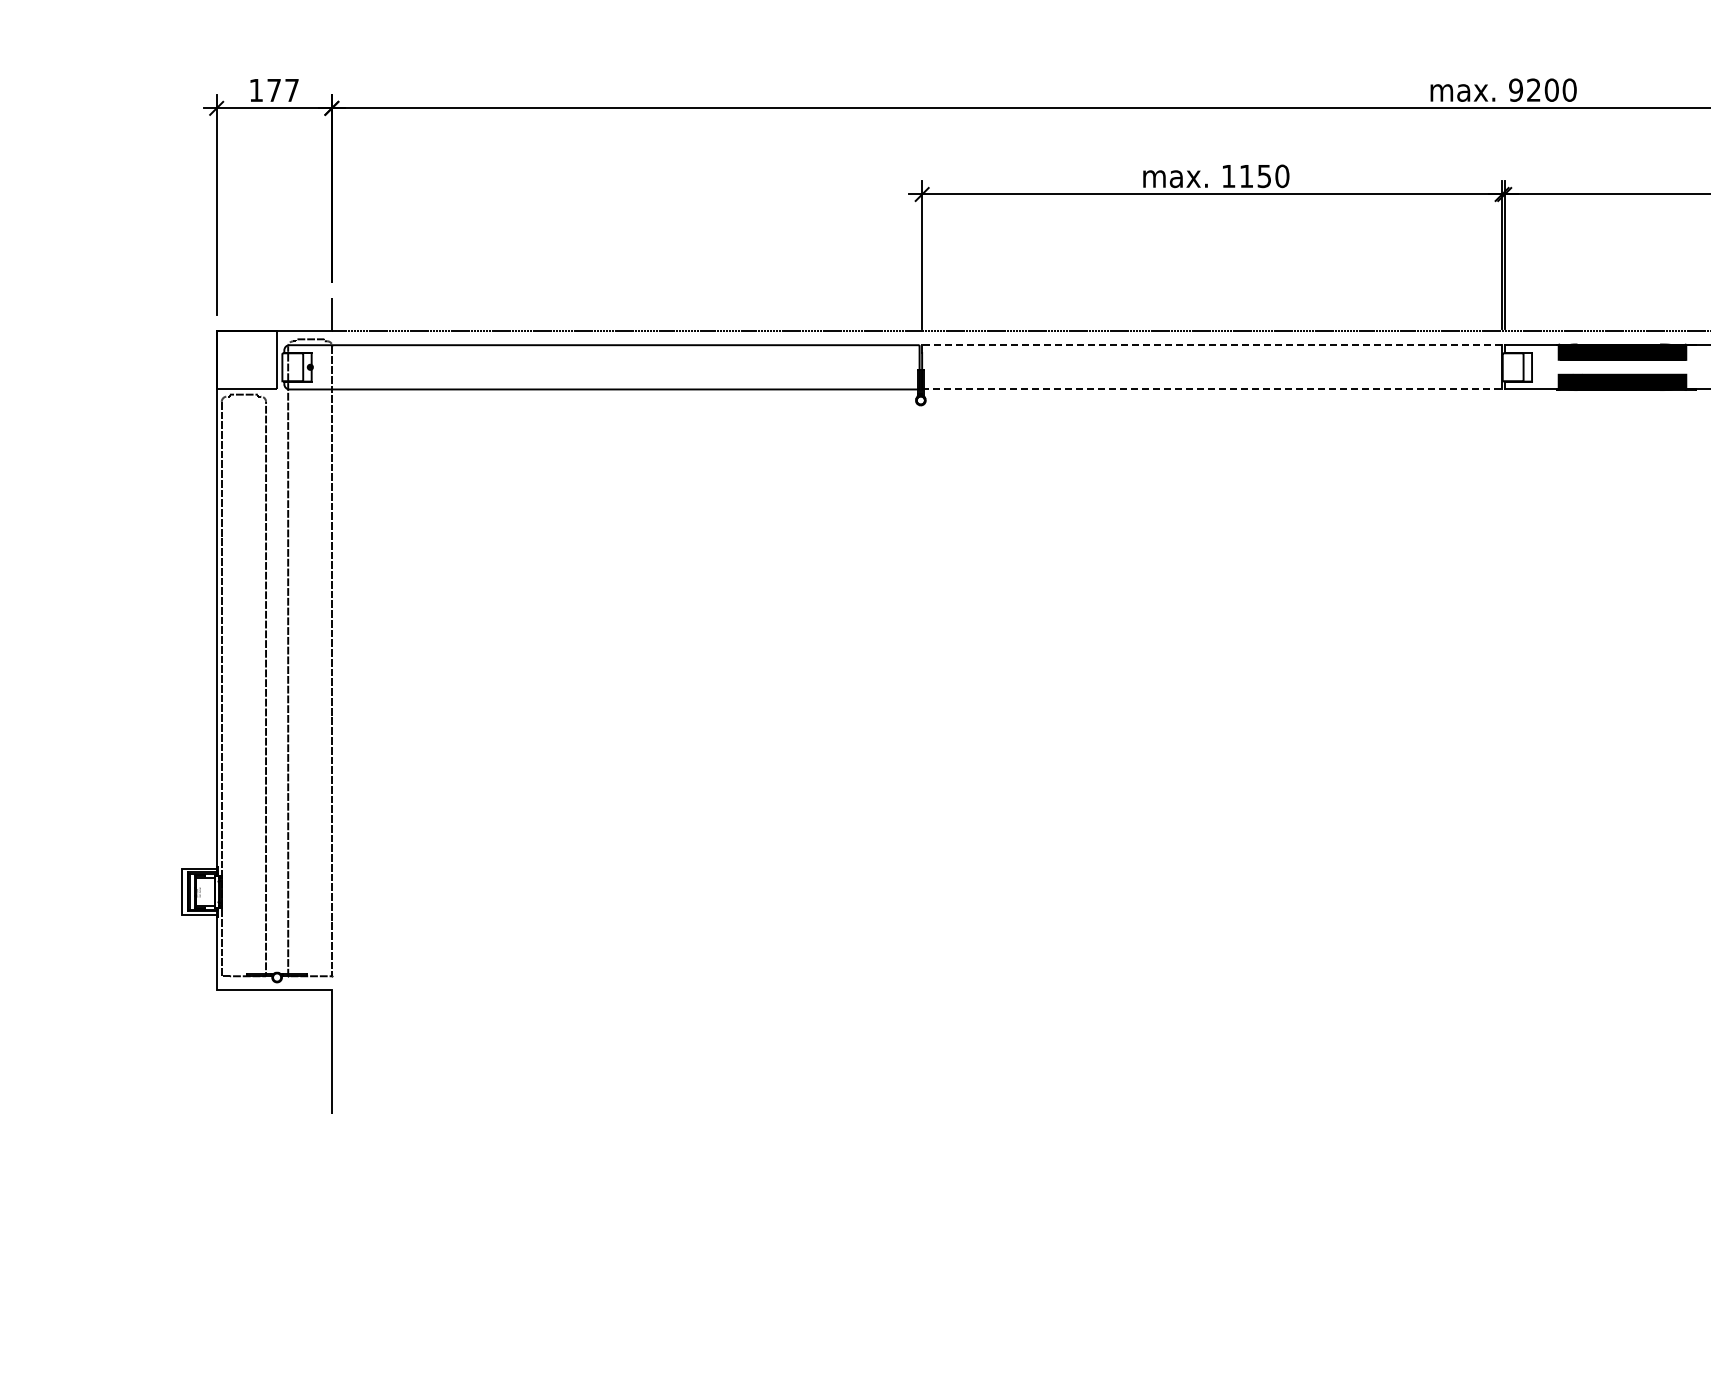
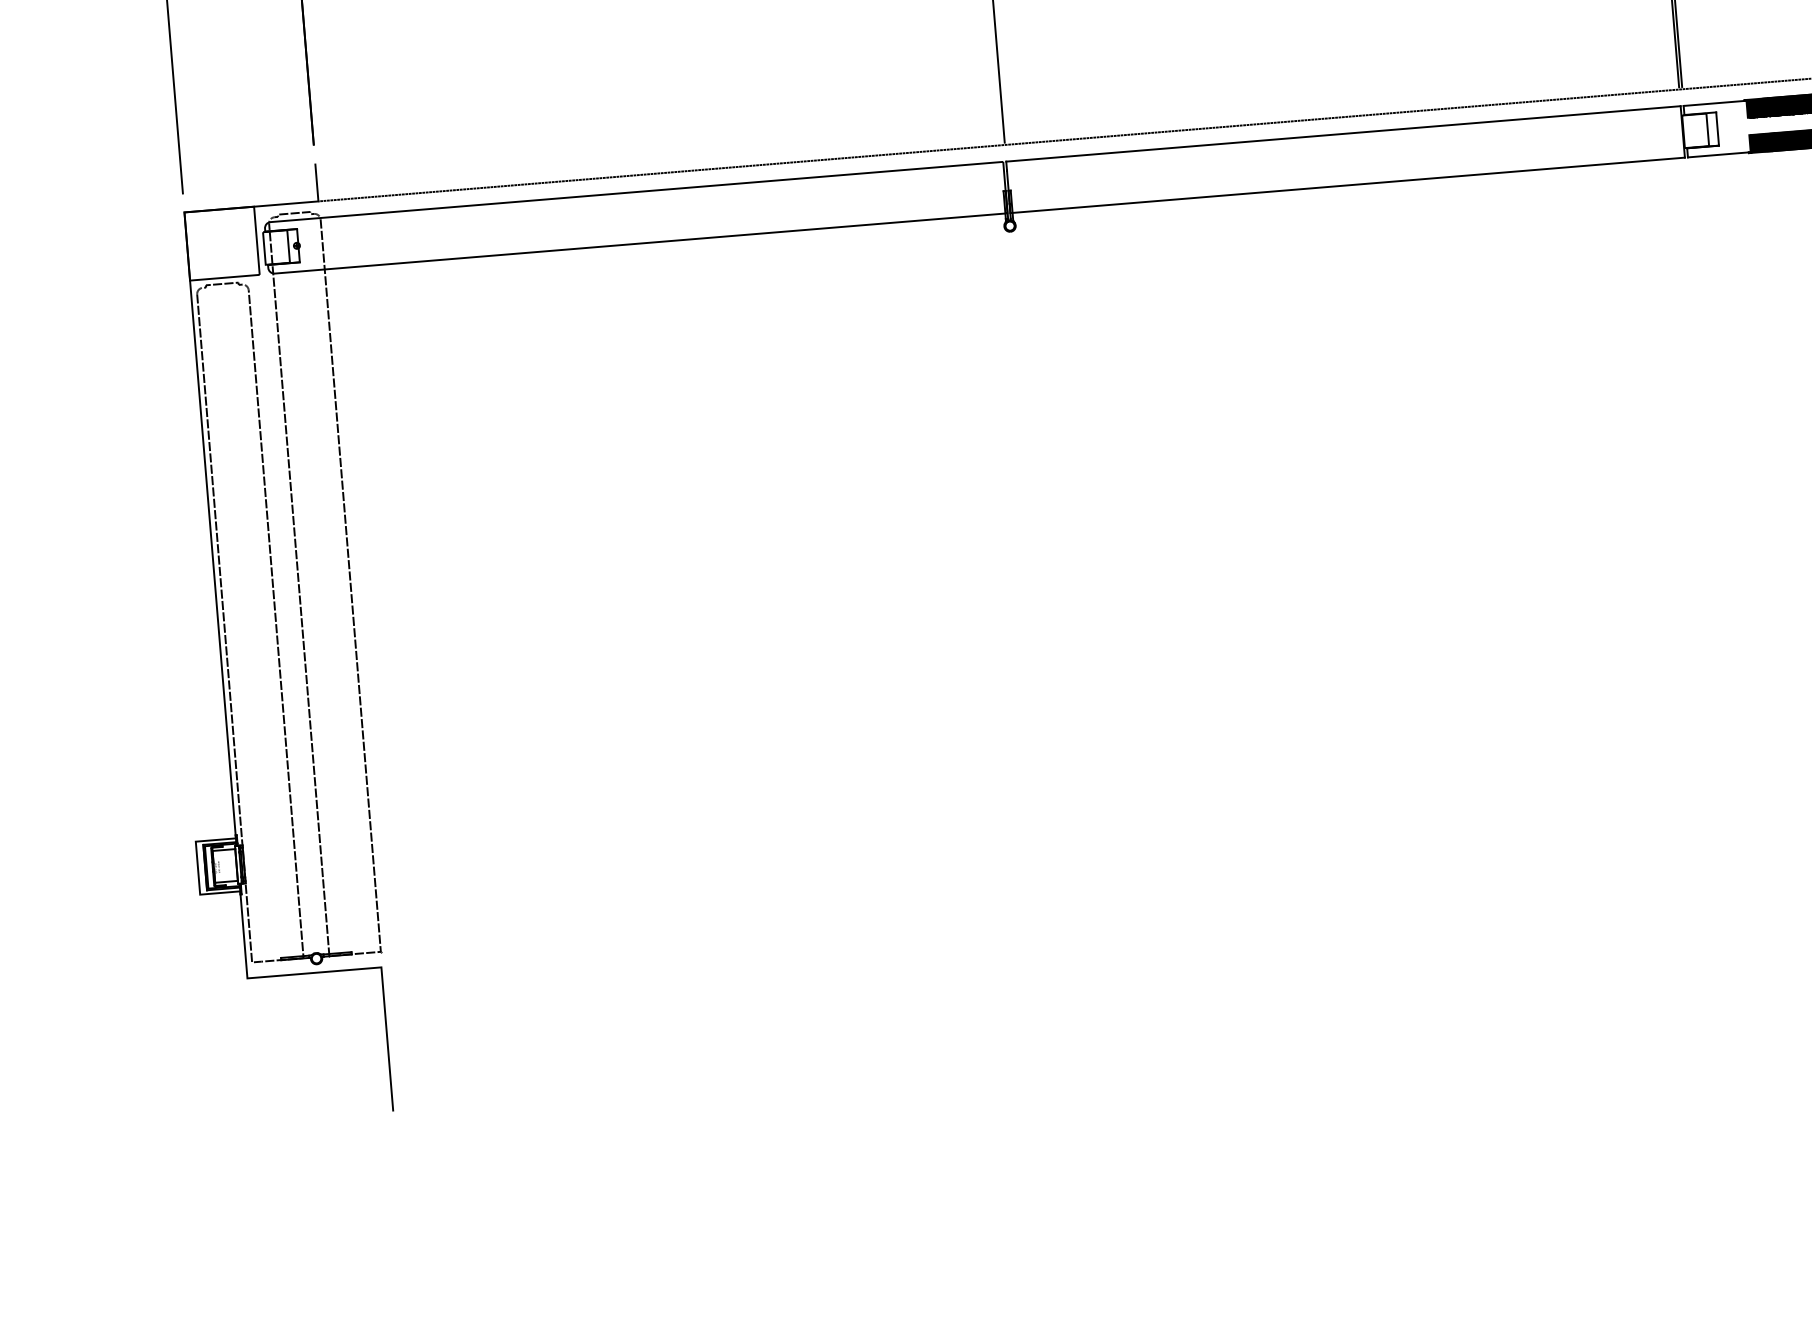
line: (1212, 345) -> (1343, 134), dashed -> solid
line: (1212, 389) -> (1348, 185), dashed -> solid

